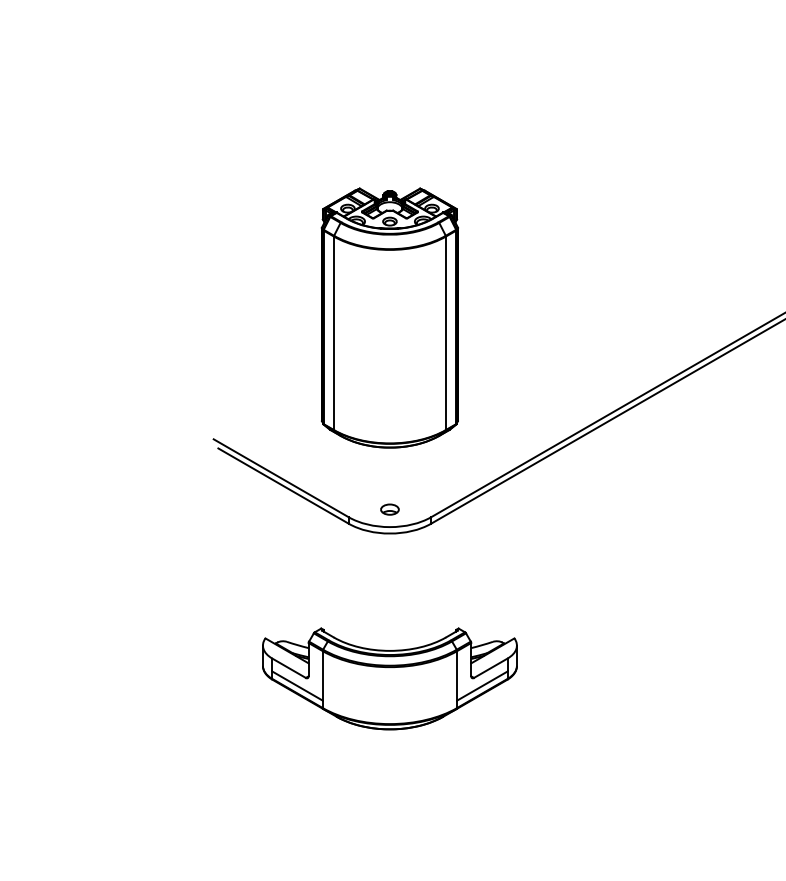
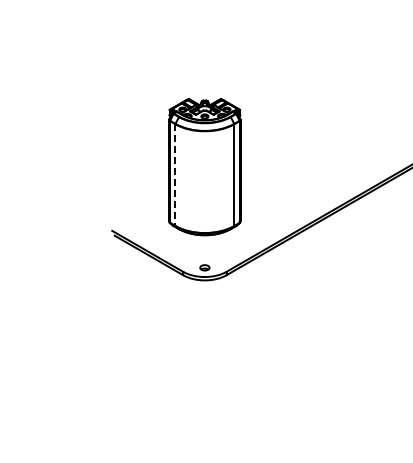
line: (334, 333) -> (175, 175), solid -> dashed
part: (389, 678) -> (204, 356), removed

